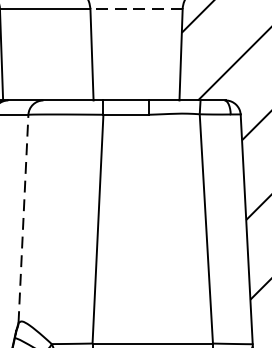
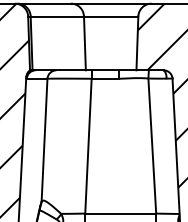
line: (135, 9) -> (110, 16), dashed -> solid
line: (23, 217) -> (44, 139), dashed -> solid

